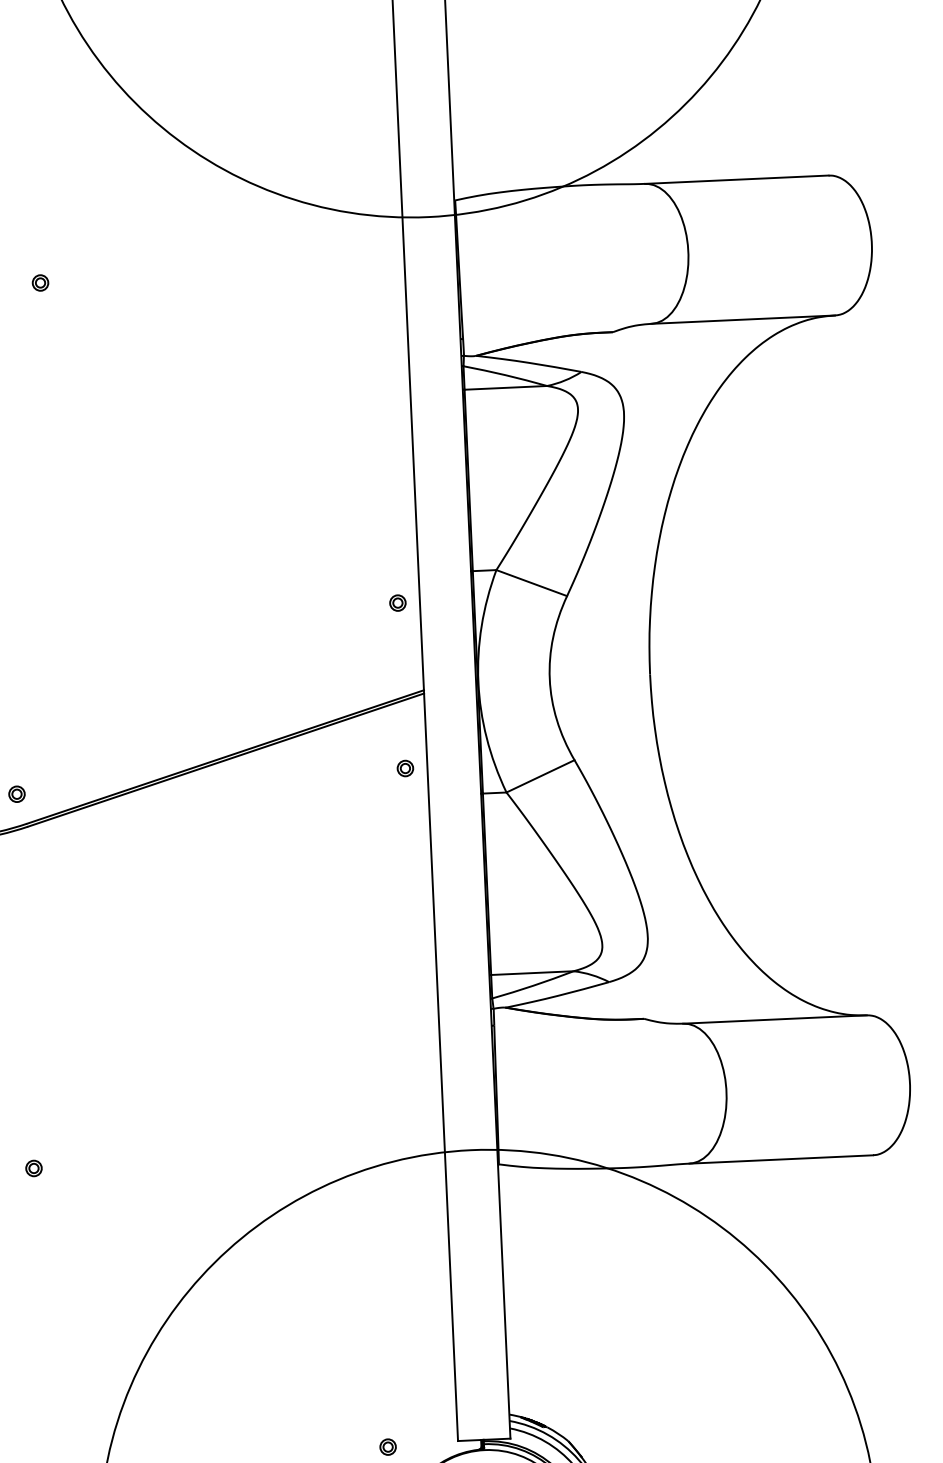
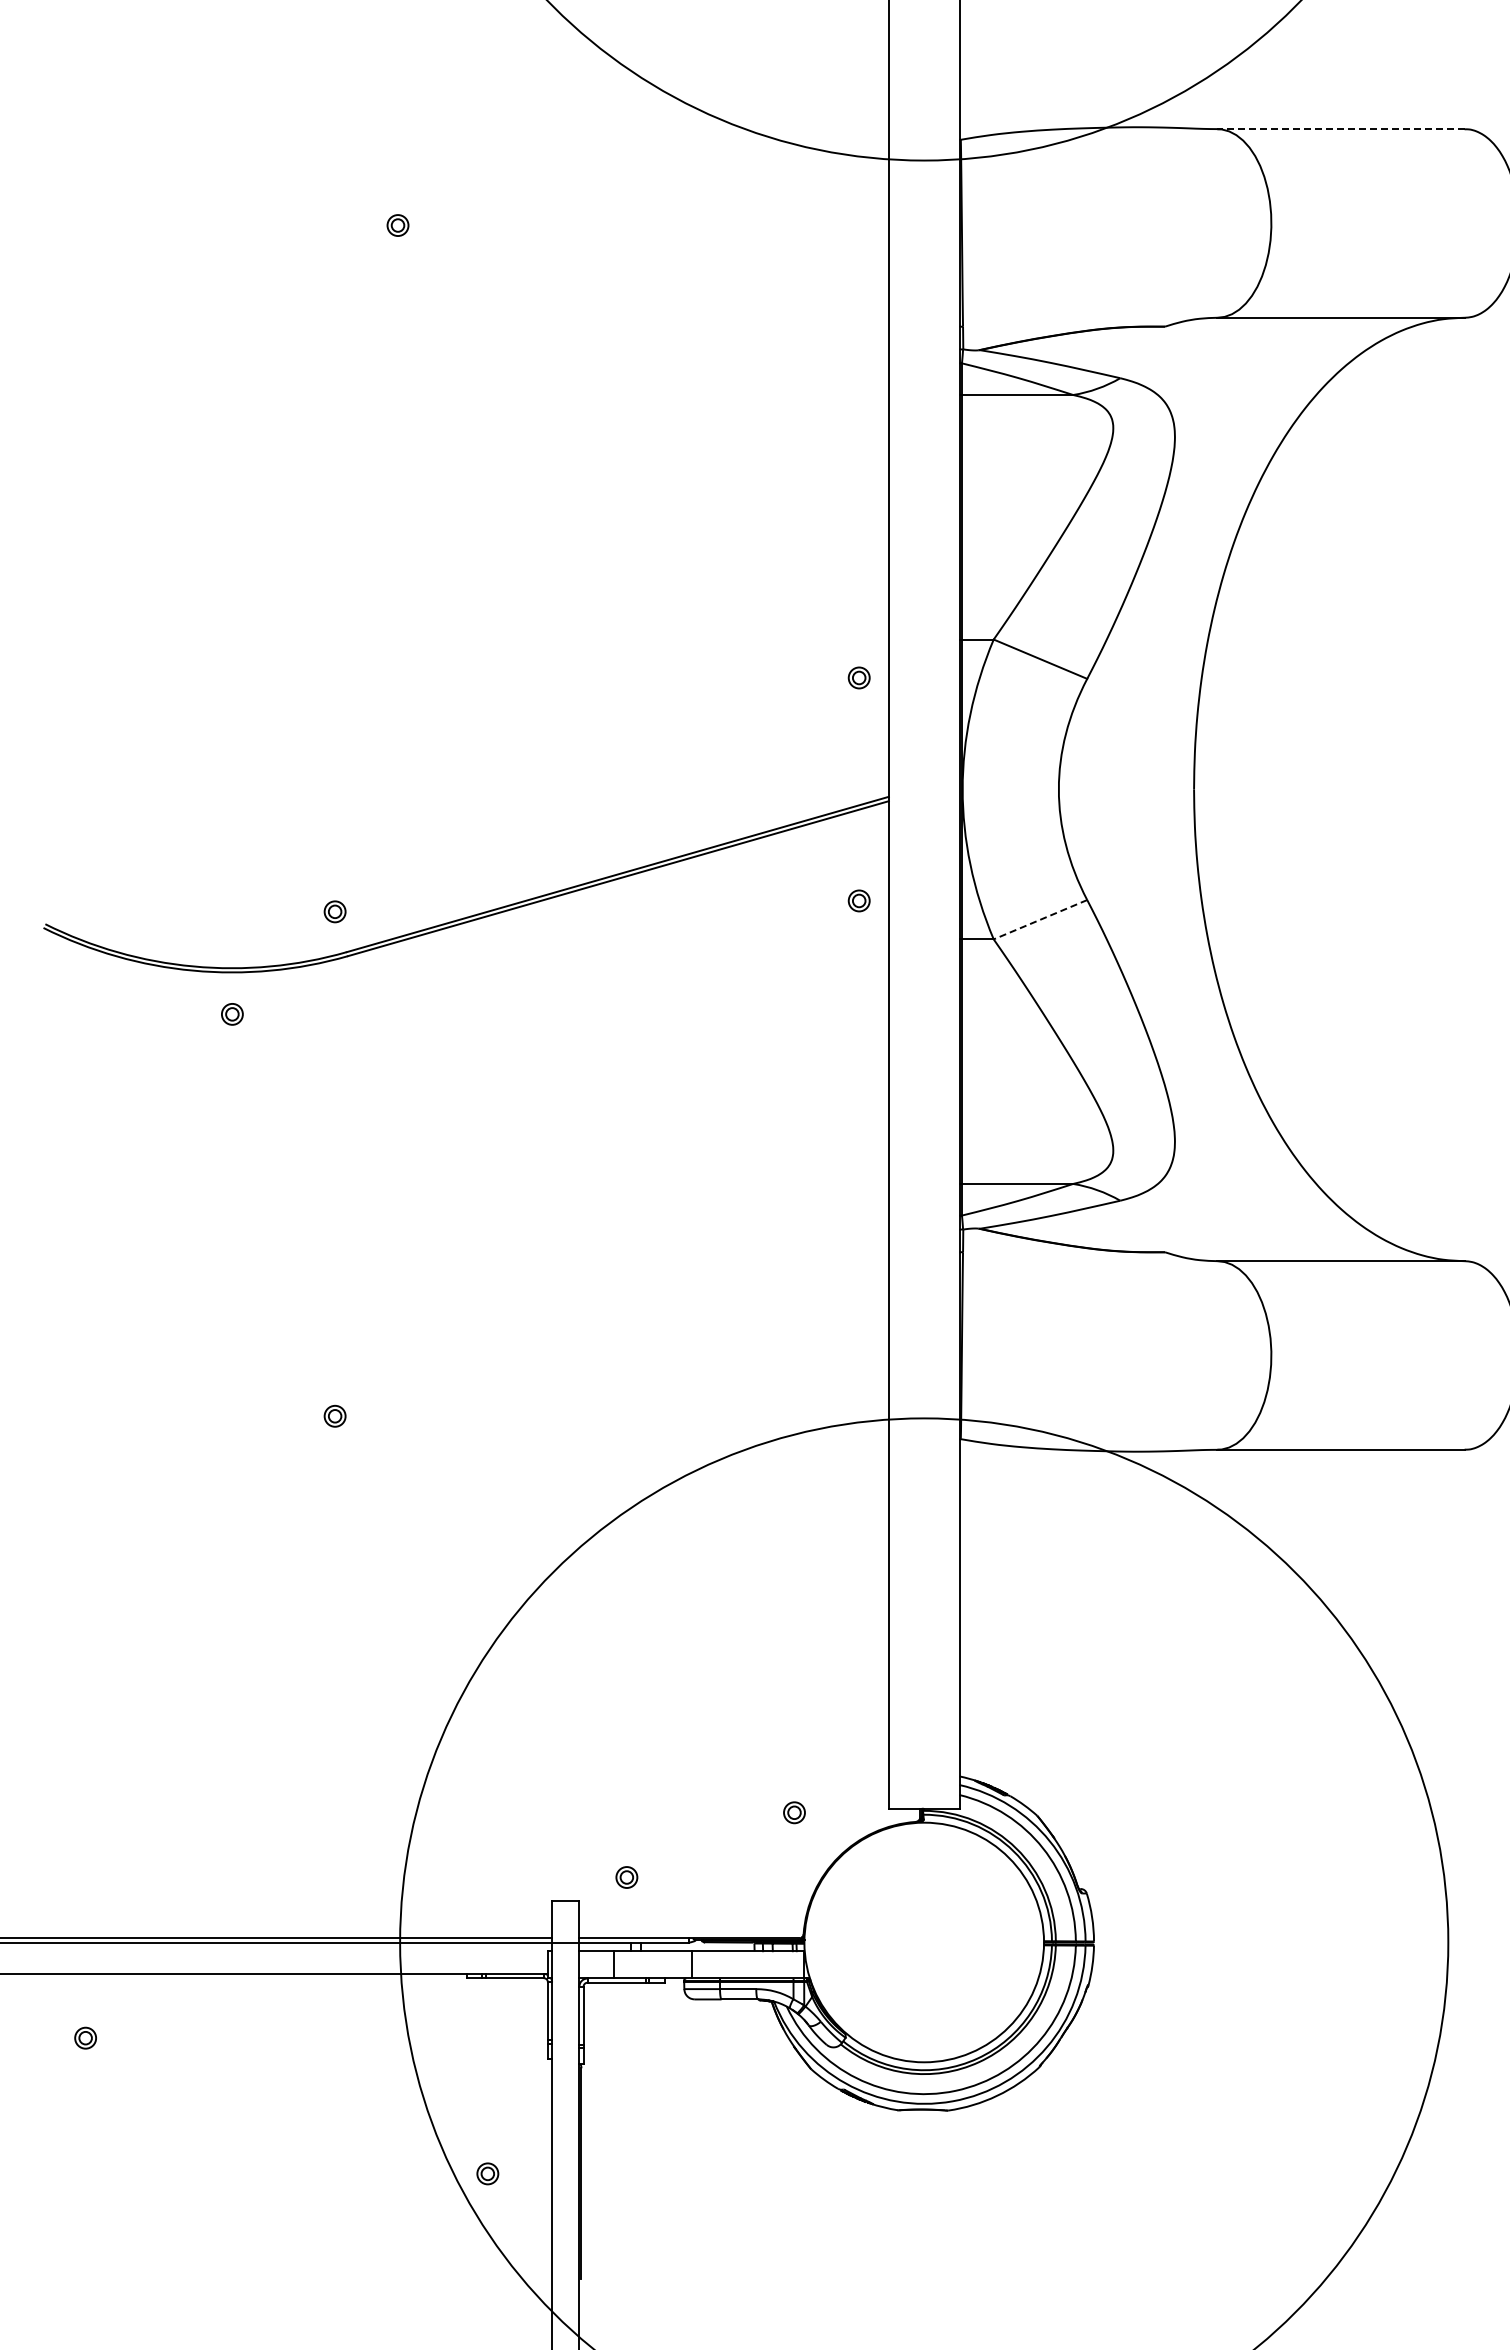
line: (736, 180) -> (1340, 129), solid -> dashed
line: (540, 776) -> (1040, 919), solid -> dashed

